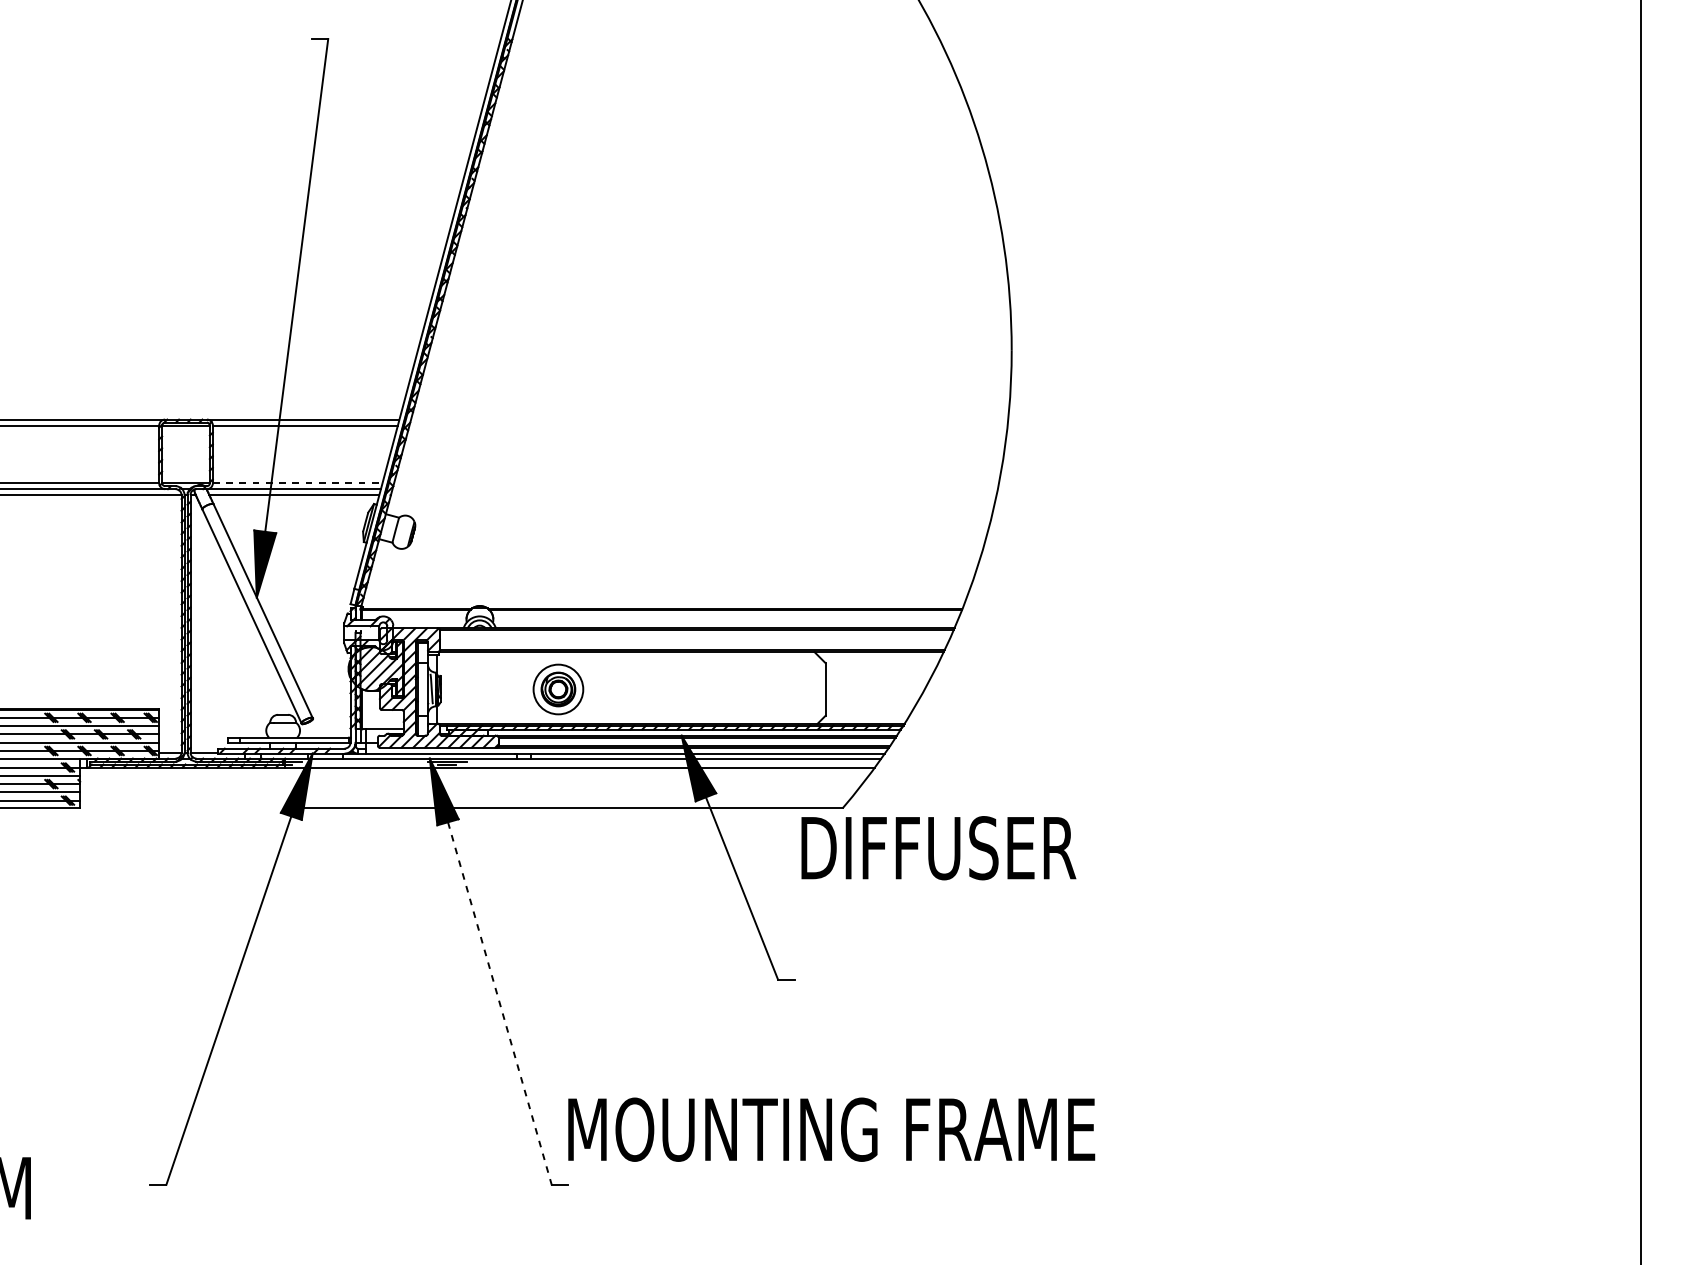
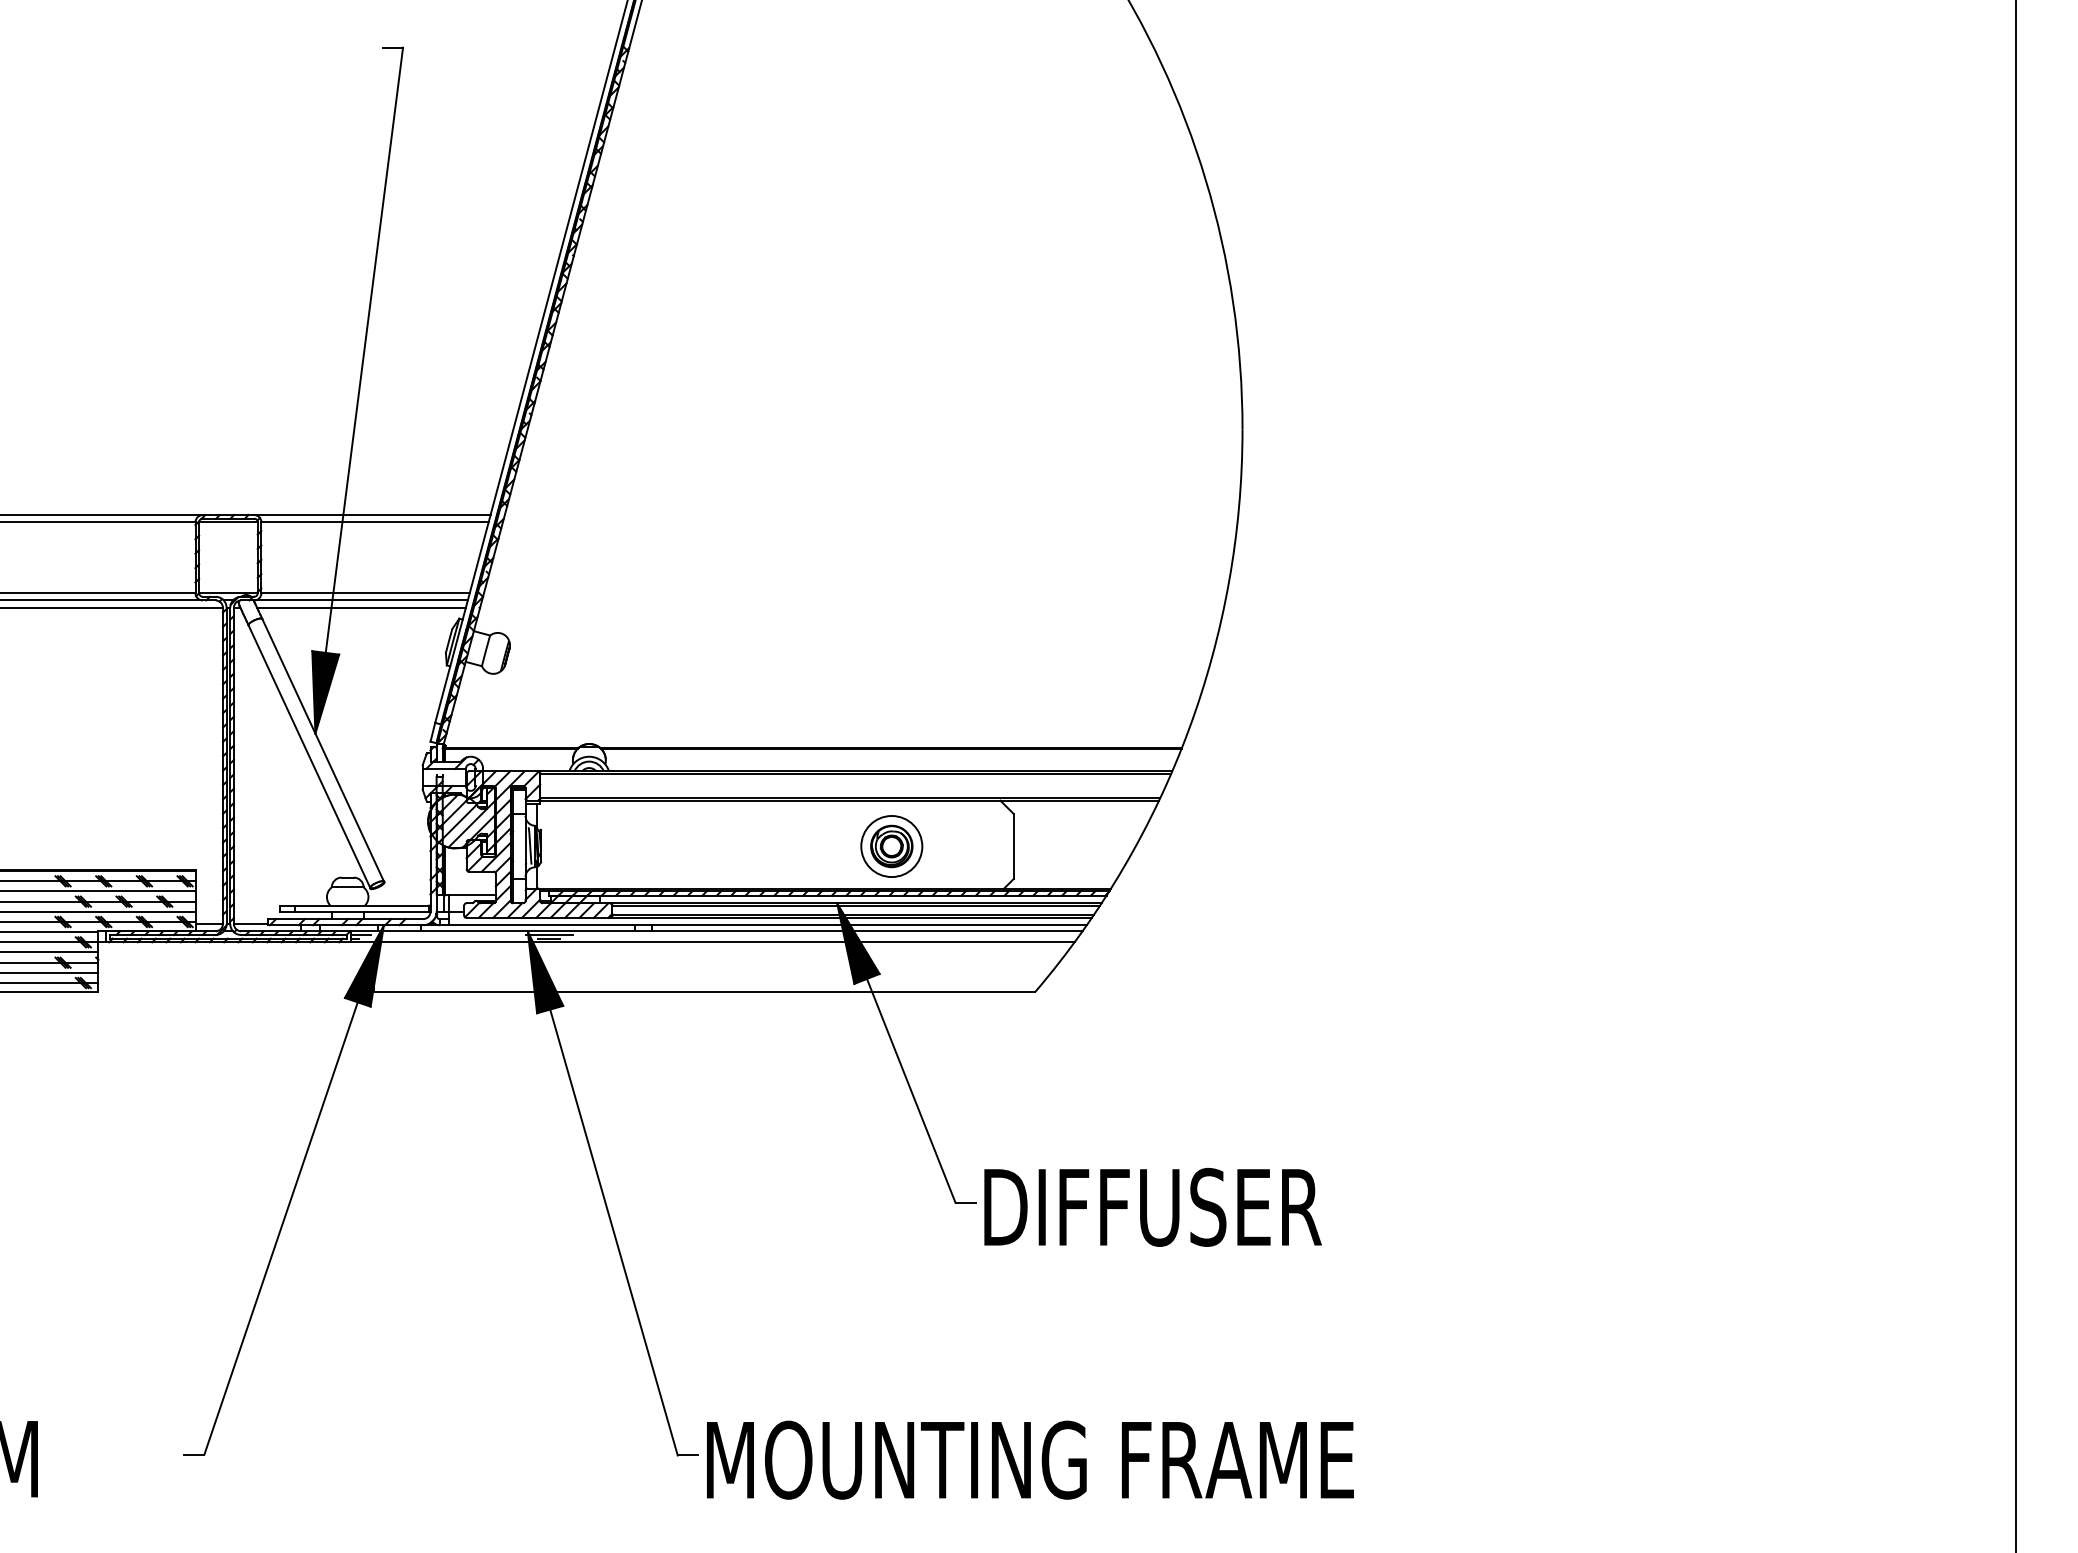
line: (298, 483) -> (366, 593), dashed -> solid
part: (558, 689) -> (891, 846), moved
text: (938, 847) -> (1152, 1206), moved
line: (499, 1003) -> (613, 1232), dashed -> solid
text: (831, 1129) -> (1030, 1459), moved

